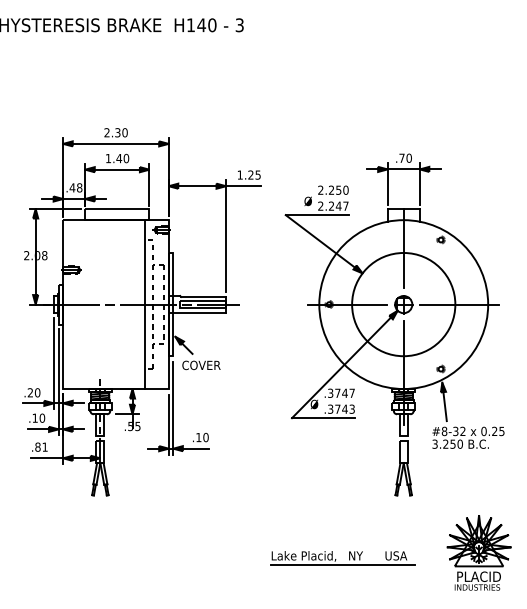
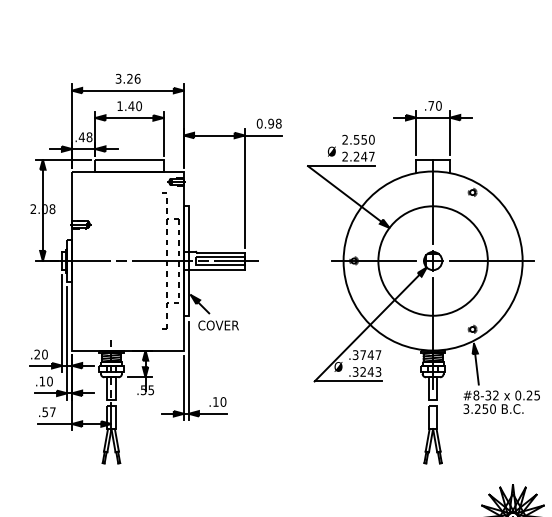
text: (115, 132) -> (127, 78), 2.30 -> 3.26
text: (248, 174) -> (268, 123), 1.25 -> 0.98
text: (331, 189) -> (356, 138), 2.250 -> 2.550
line: (144, 304) -> (158, 260), removed
text: (337, 408) -> (362, 371), .3743 -> .3243
text: (41, 446) -> (49, 411), .81 -> .57

